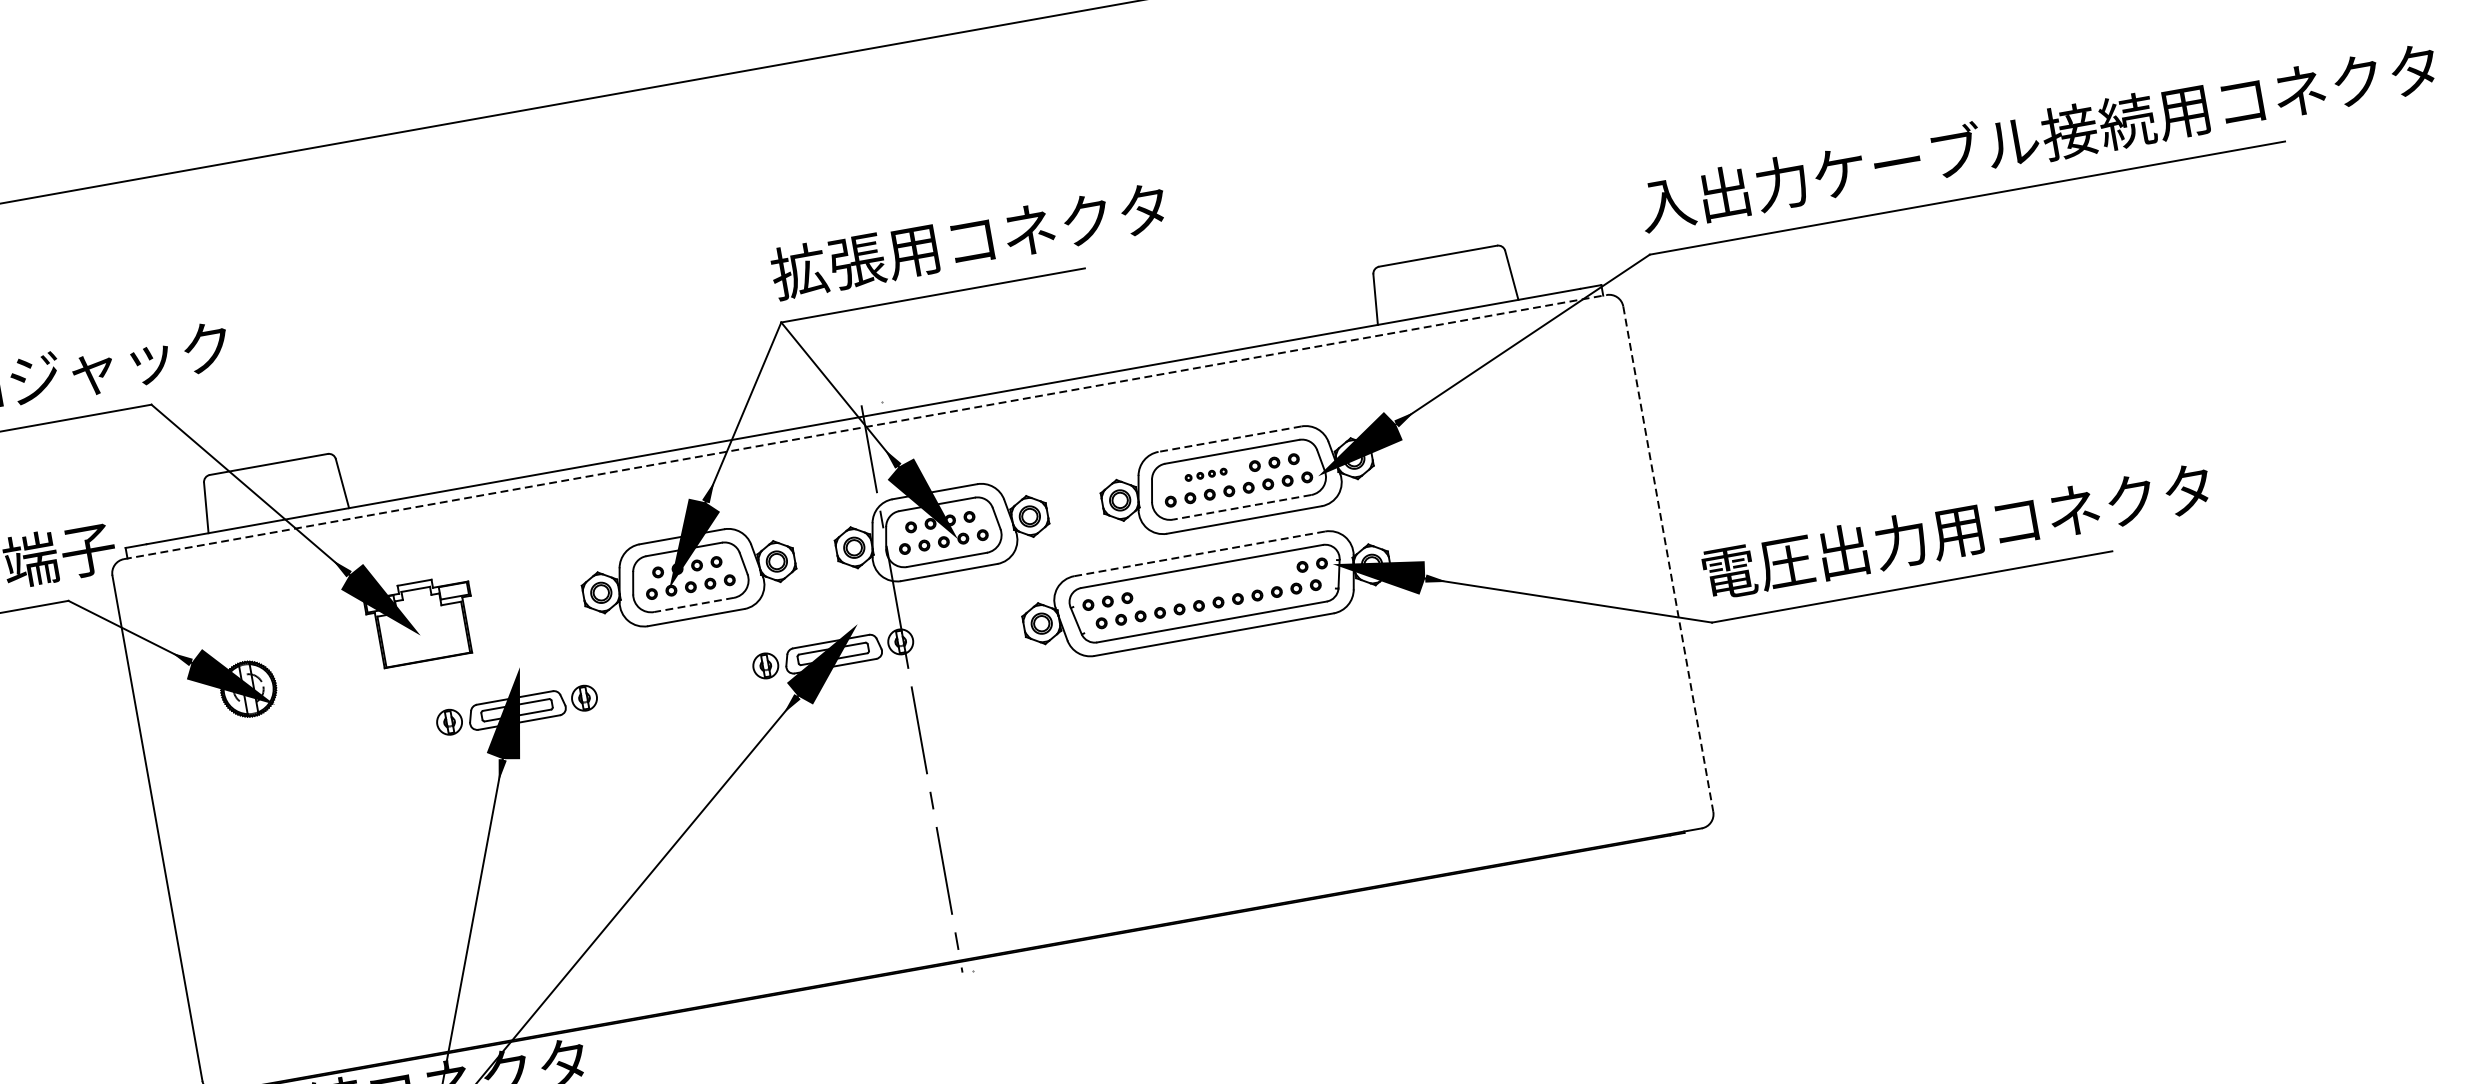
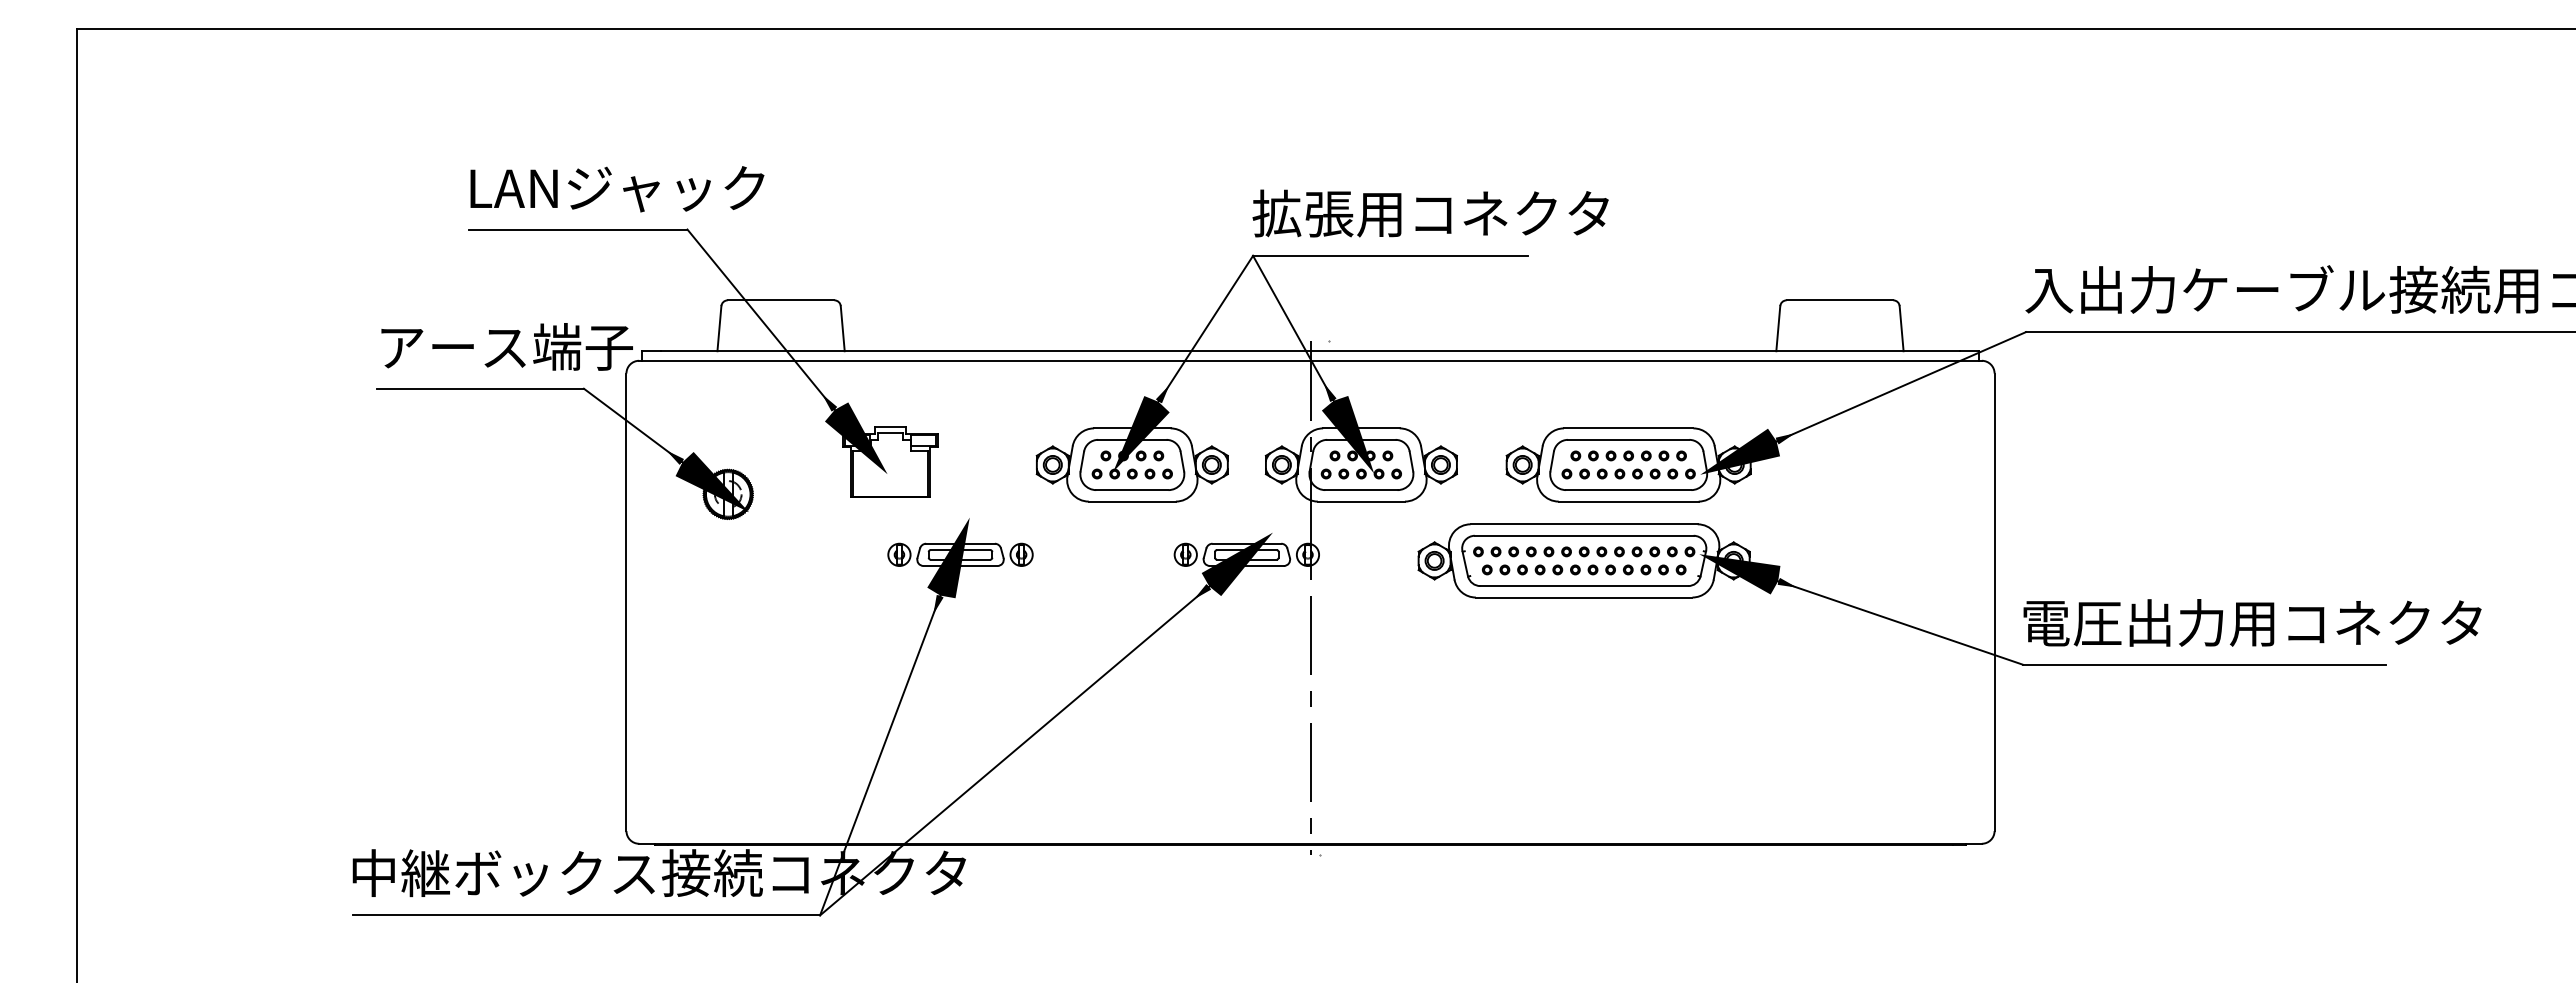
line: (866, 426) -> (1311, 360), dashed -> solid
line: (1229, 439) -> (1628, 428), dashed -> solid
part: (1205, 474) -> (1601, 455), size x1.67
line: (1242, 507) -> (1628, 490), dashed -> solid
line: (1200, 553) -> (1584, 524), dashed -> solid
line: (1668, 559) -> (1994, 602), dashed -> solid
part: (1214, 582) -> (1592, 551), added
line: (693, 605) -> (1131, 490), dashed -> solid

